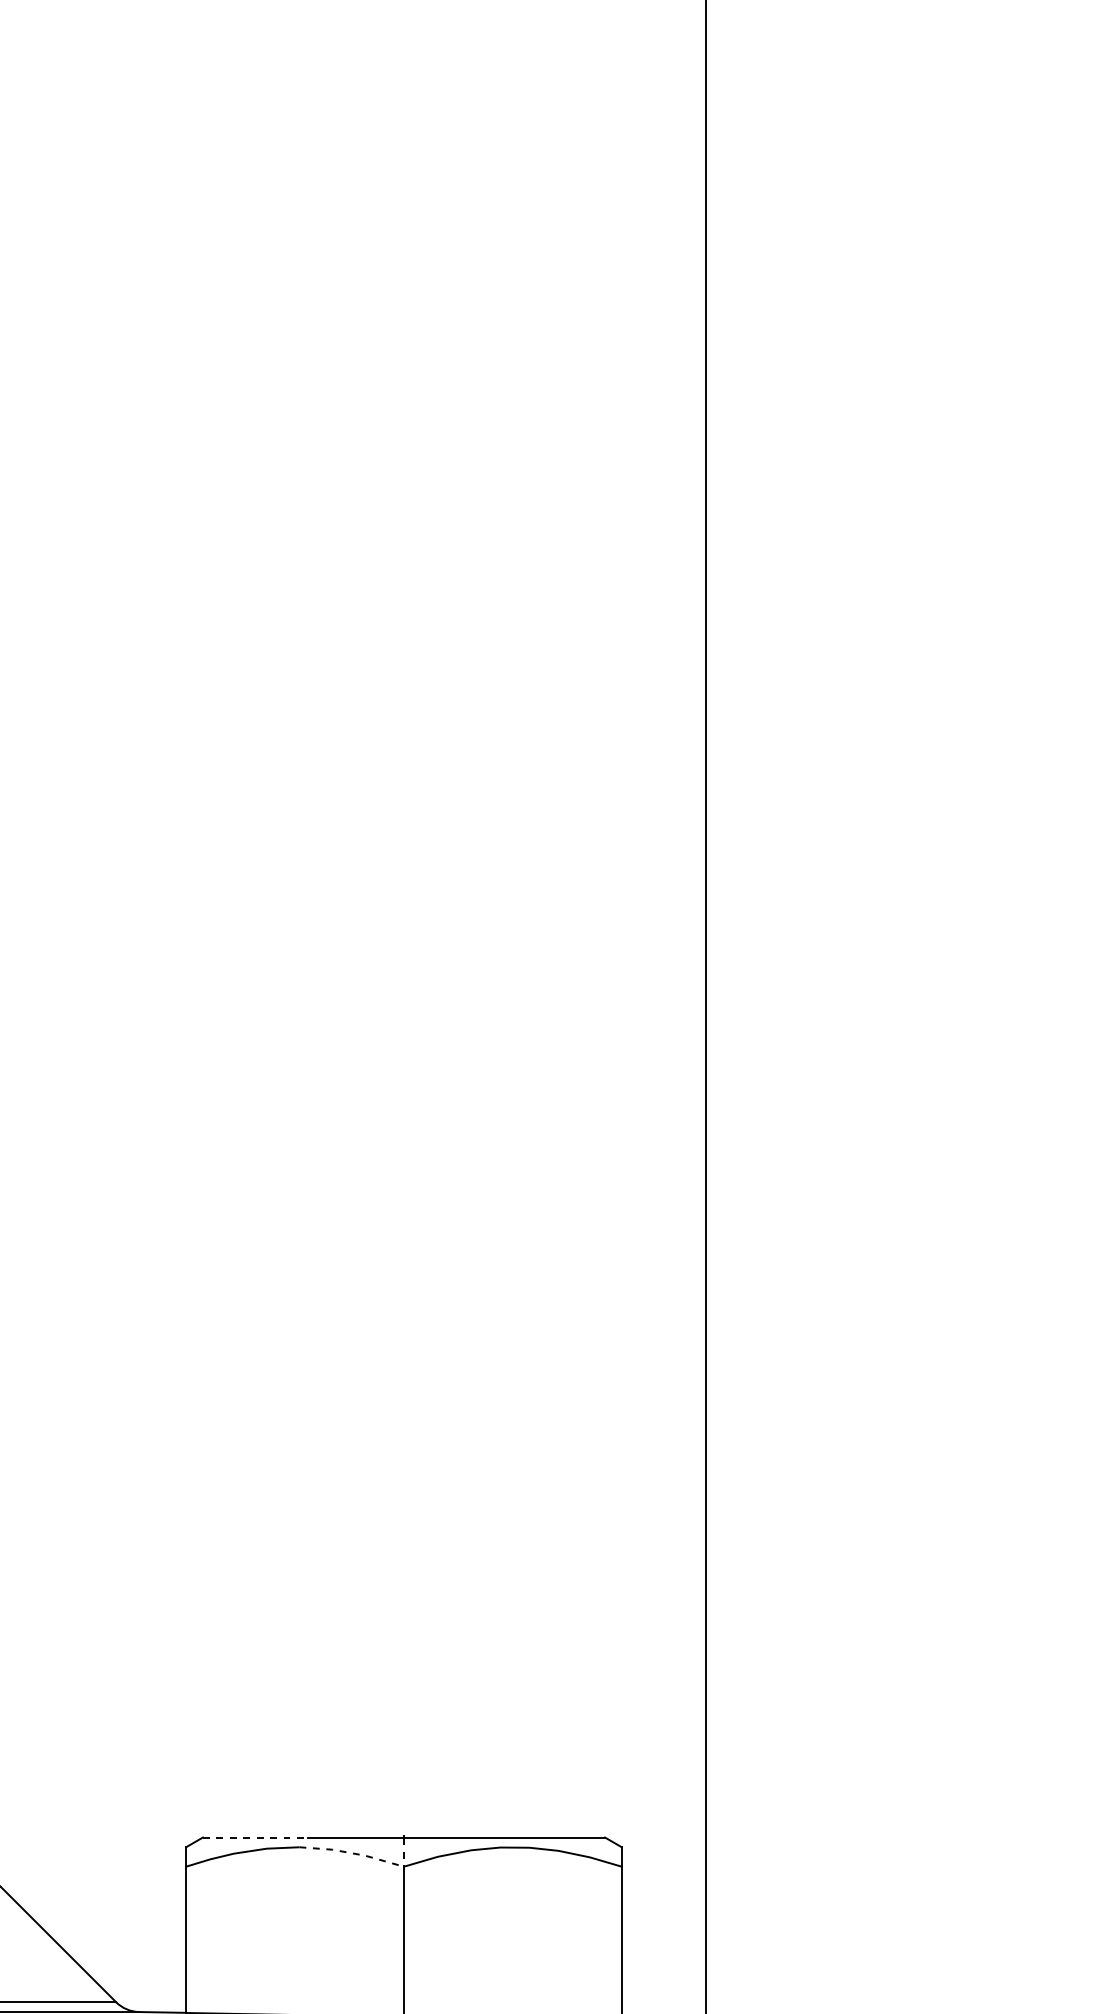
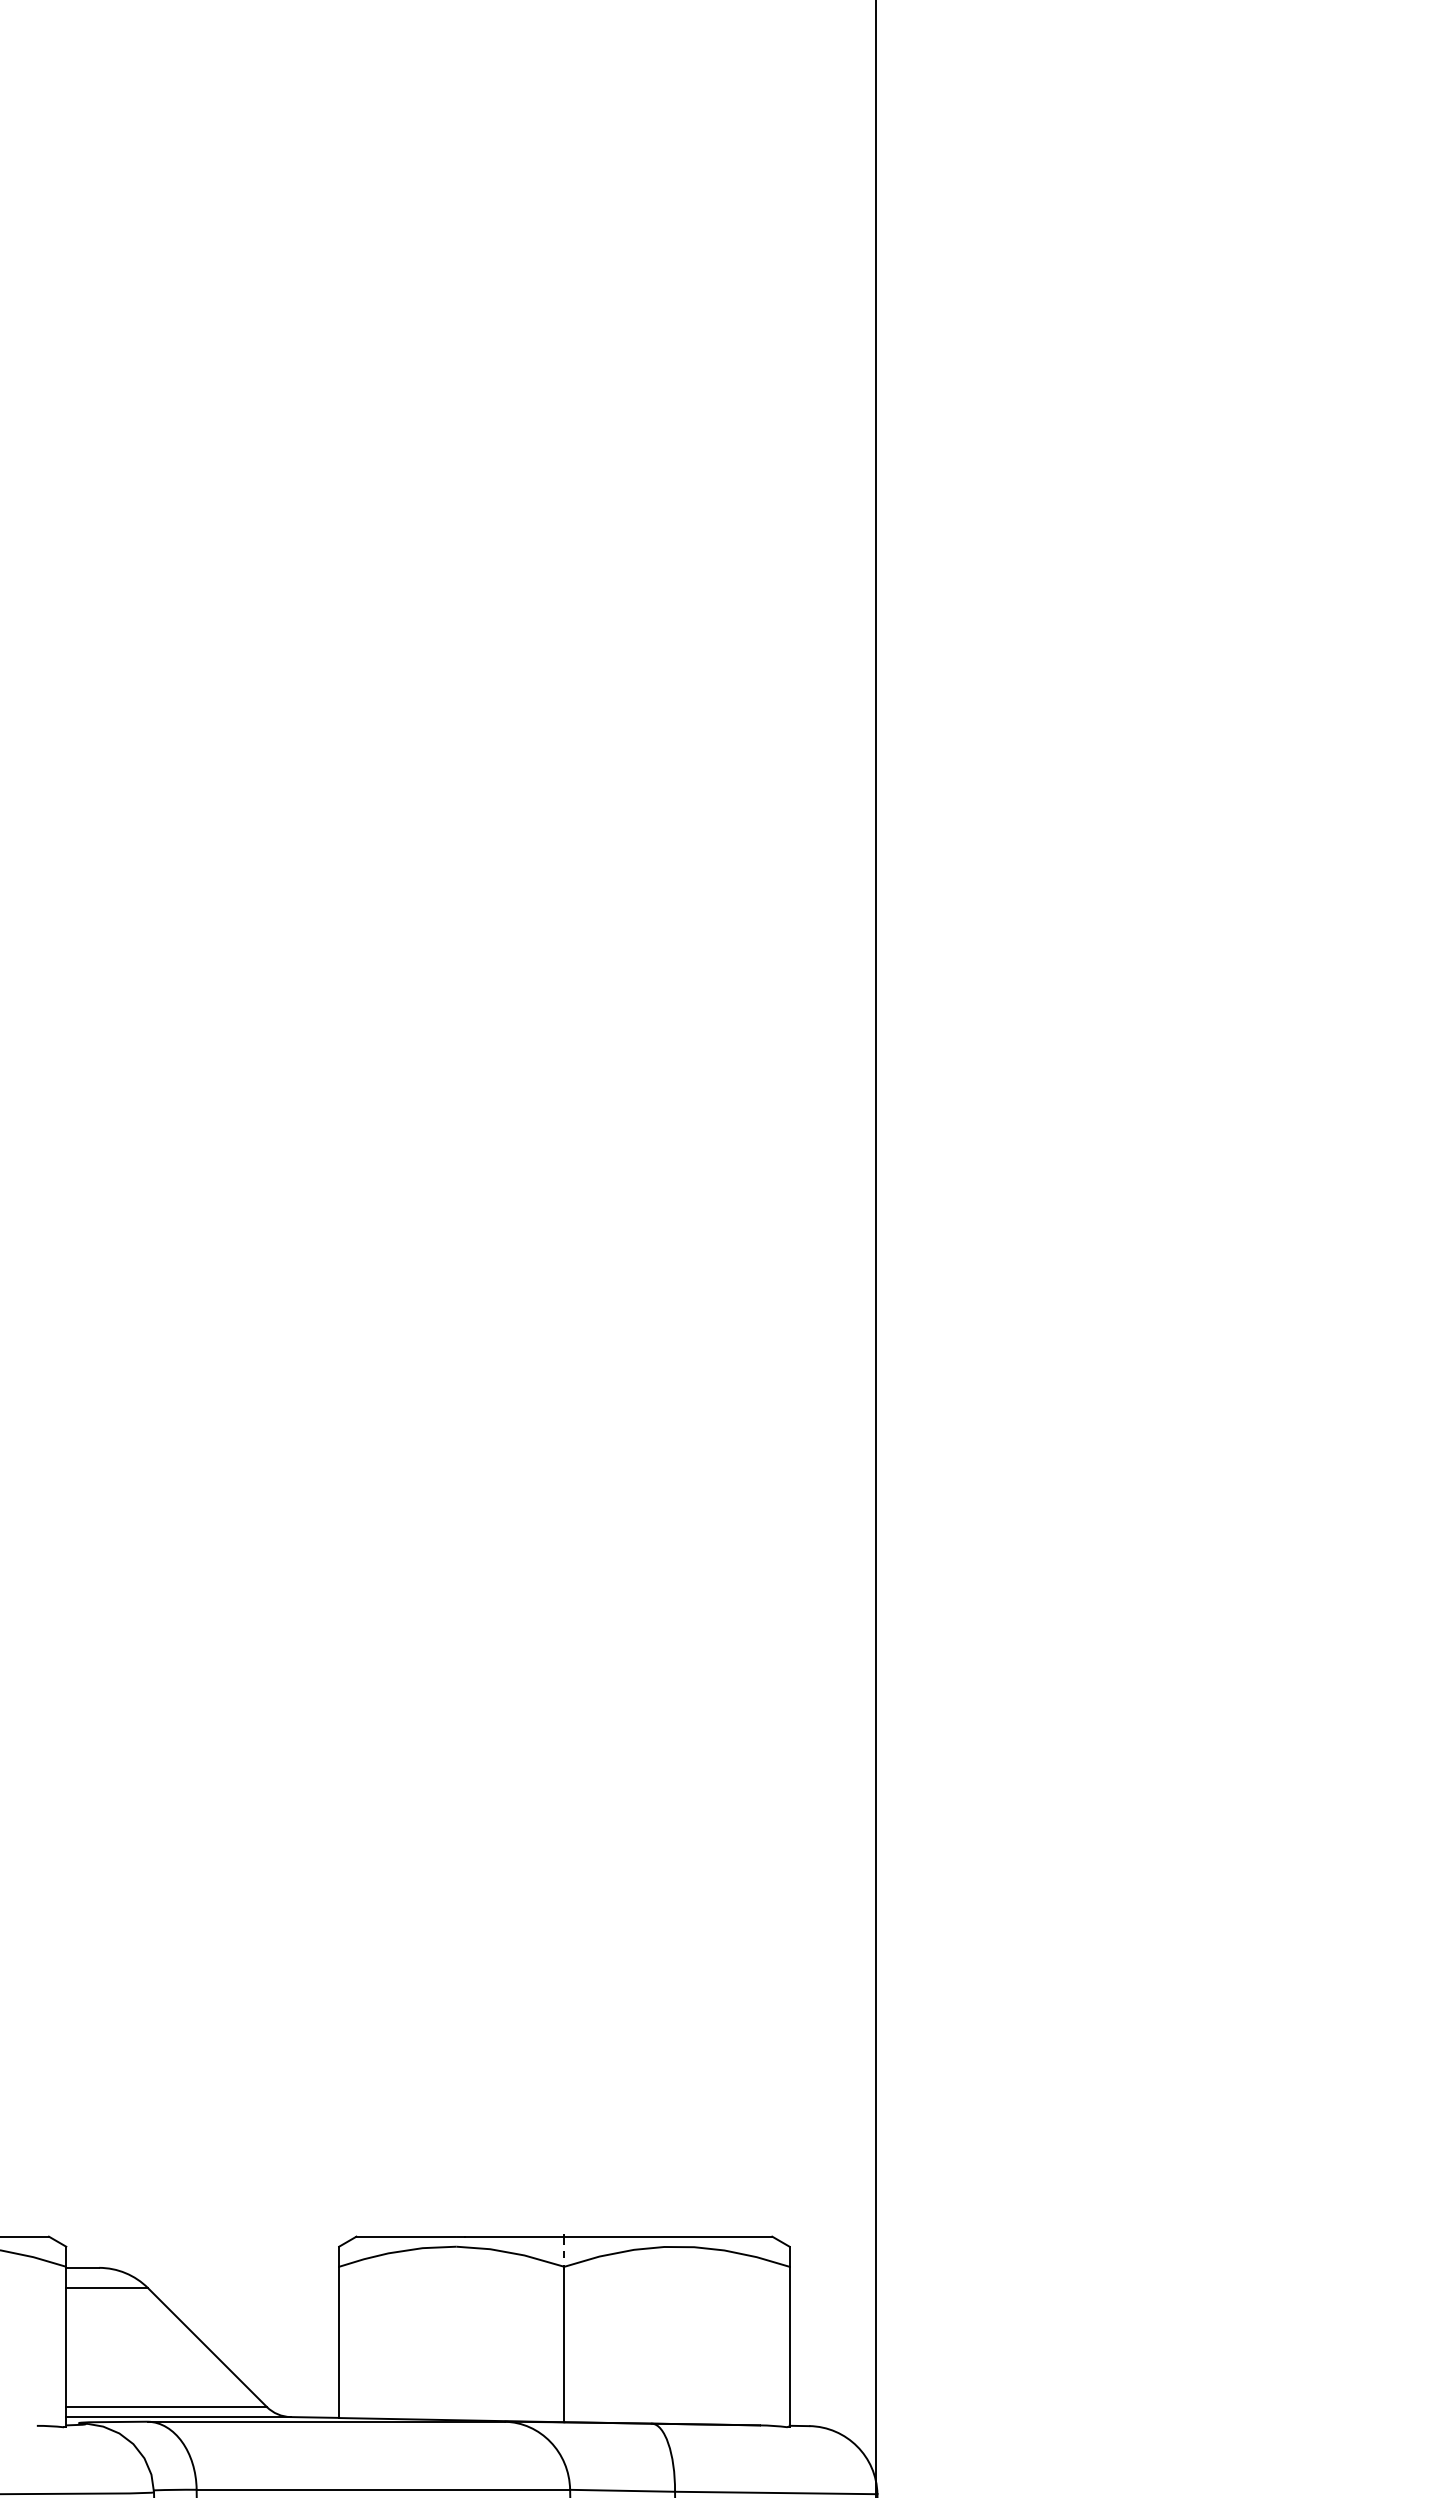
line: (256, 1837) -> (411, 2236), dashed -> solid
line: (352, 1853) -> (511, 2253), dashed -> solid

